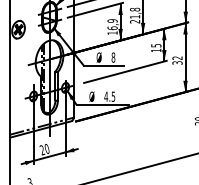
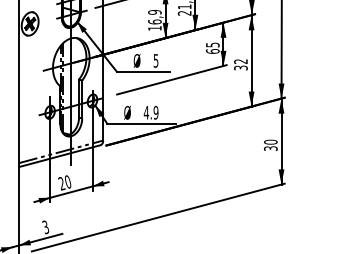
text: (156, 50) -> (212, 51), 15 -> 65
text: (113, 57) -> (155, 60), 8 -> 5
text: (113, 96) -> (155, 112), 4.5 -> 4.9

